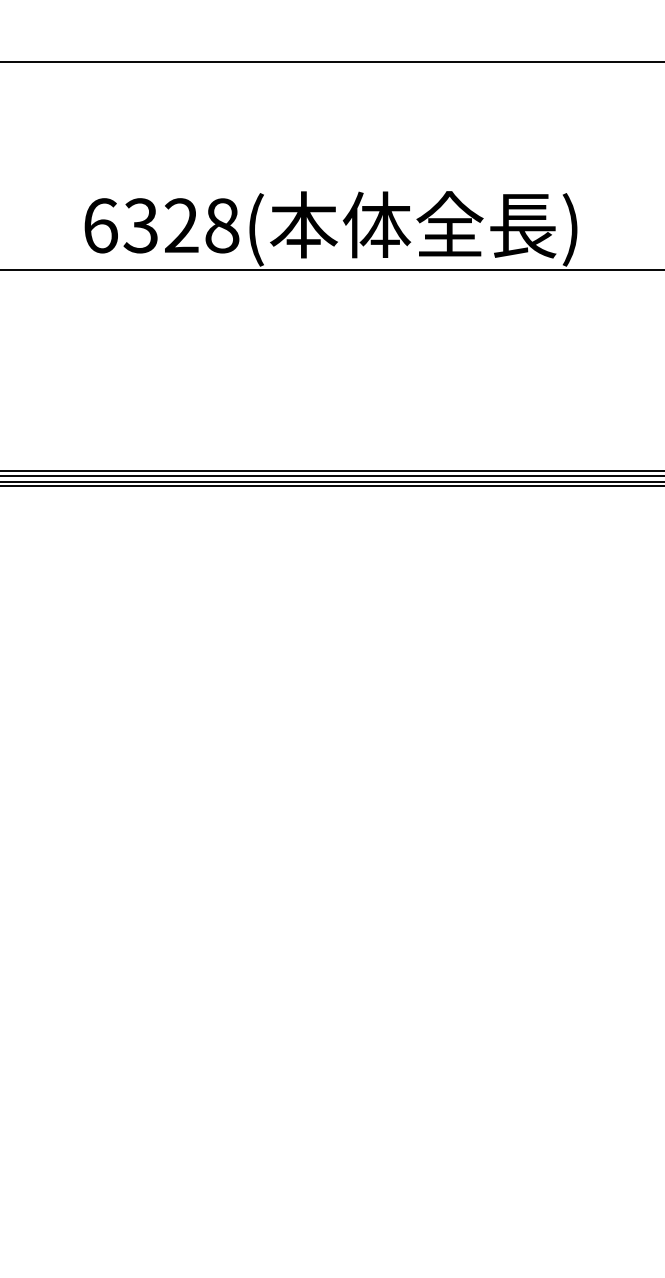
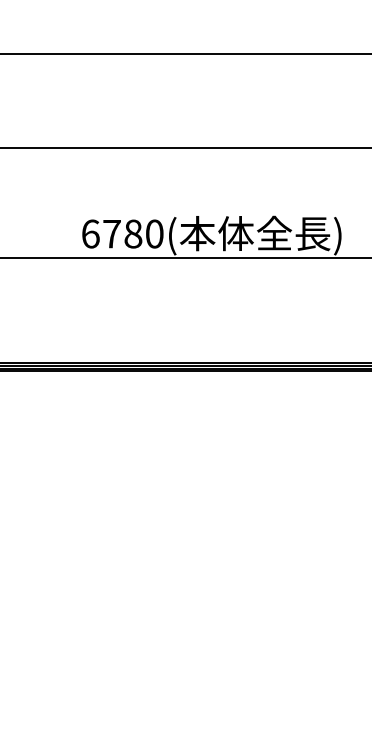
text: (180, 224) -> (132, 233), 6328( -> 6780(

